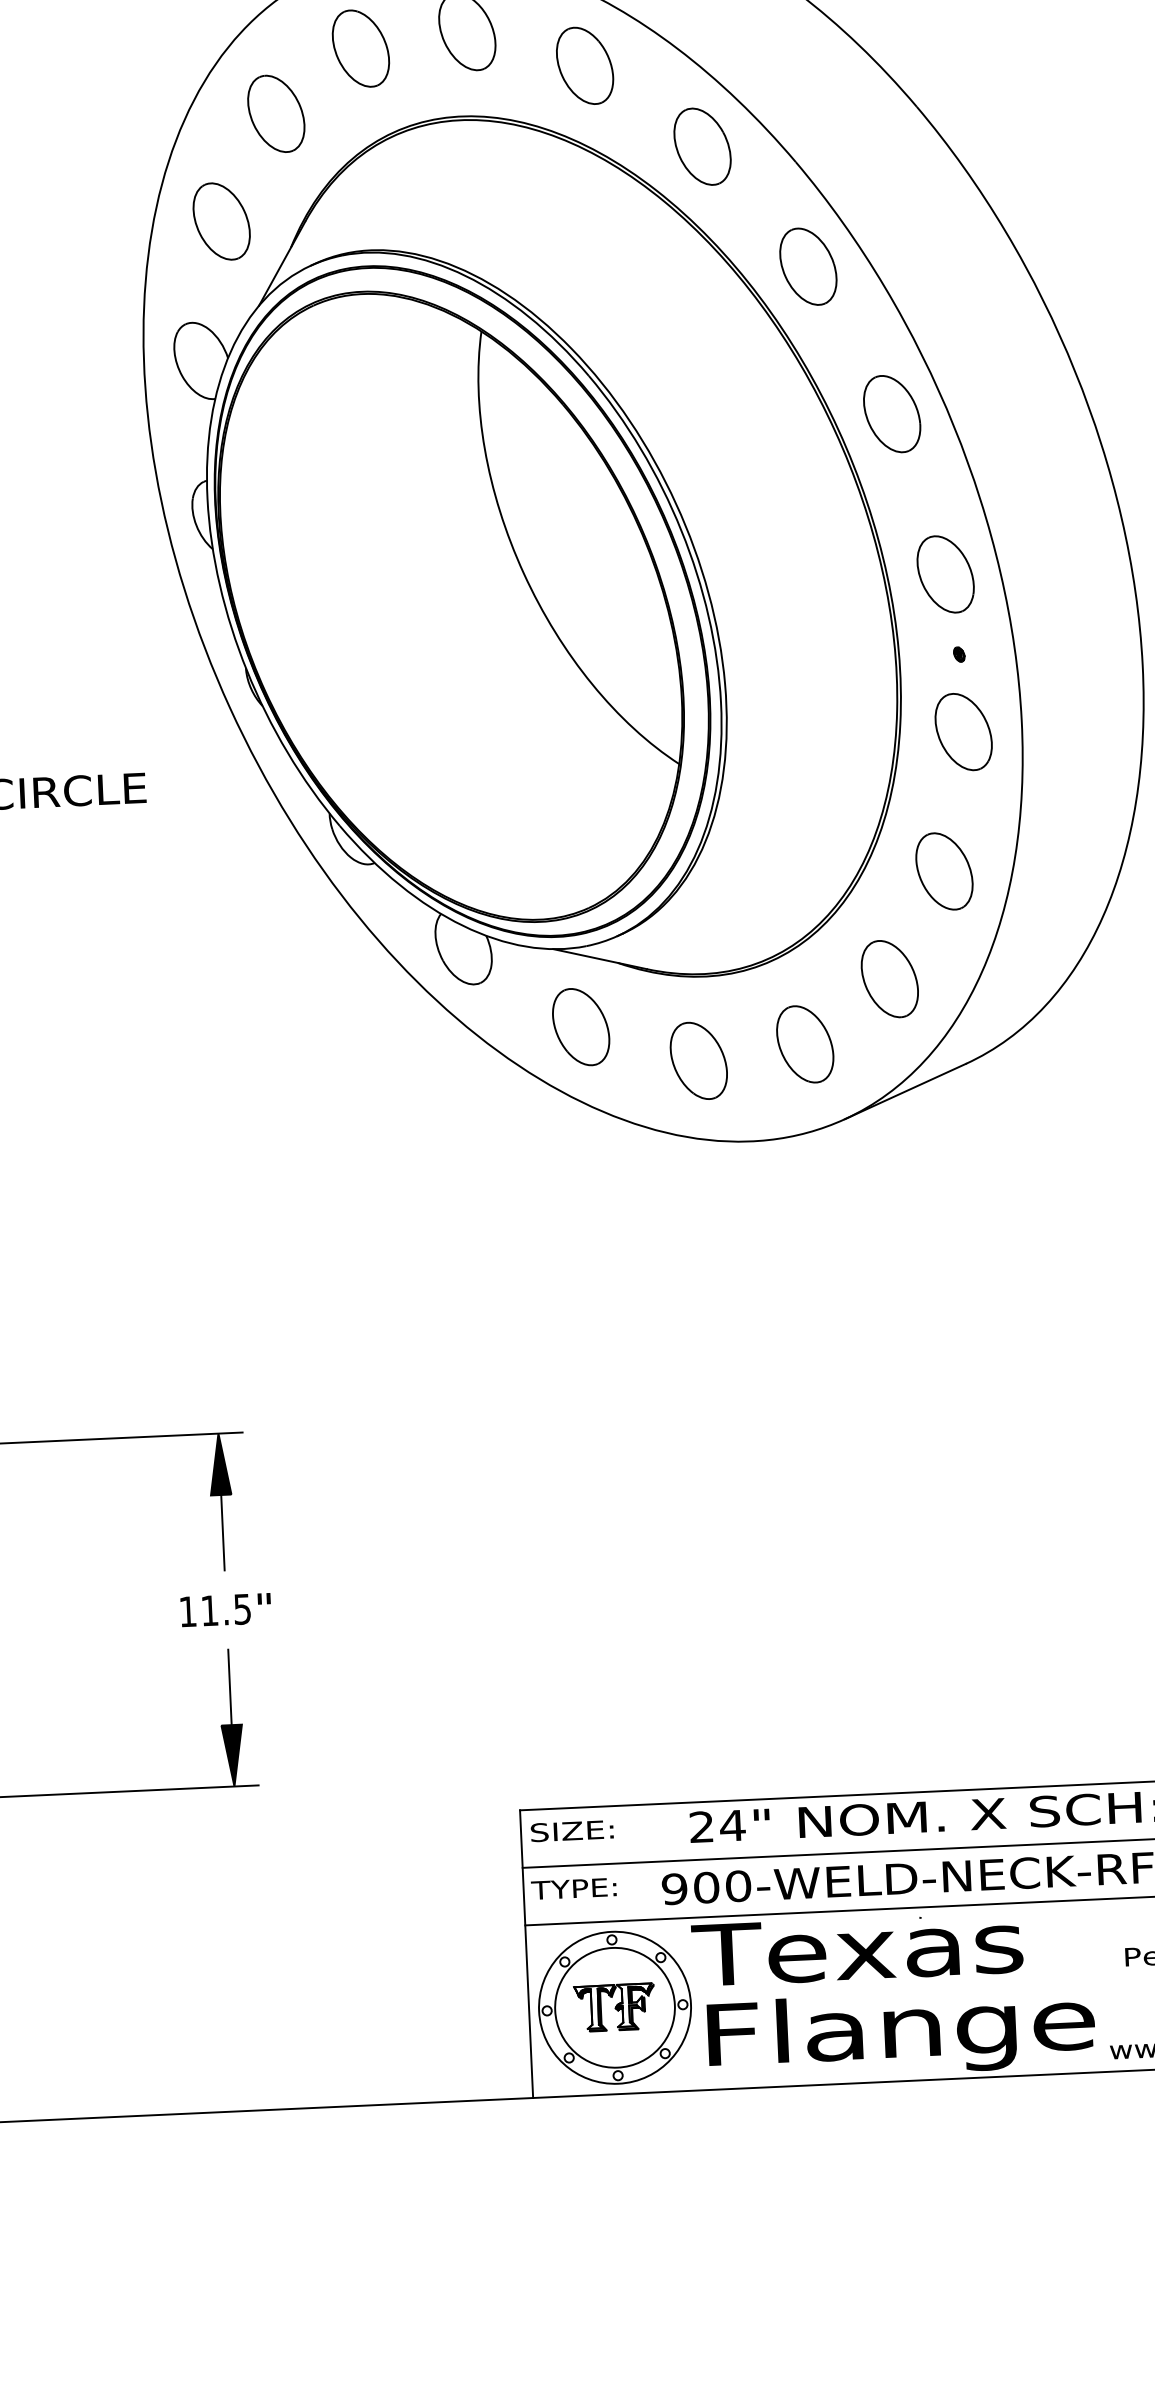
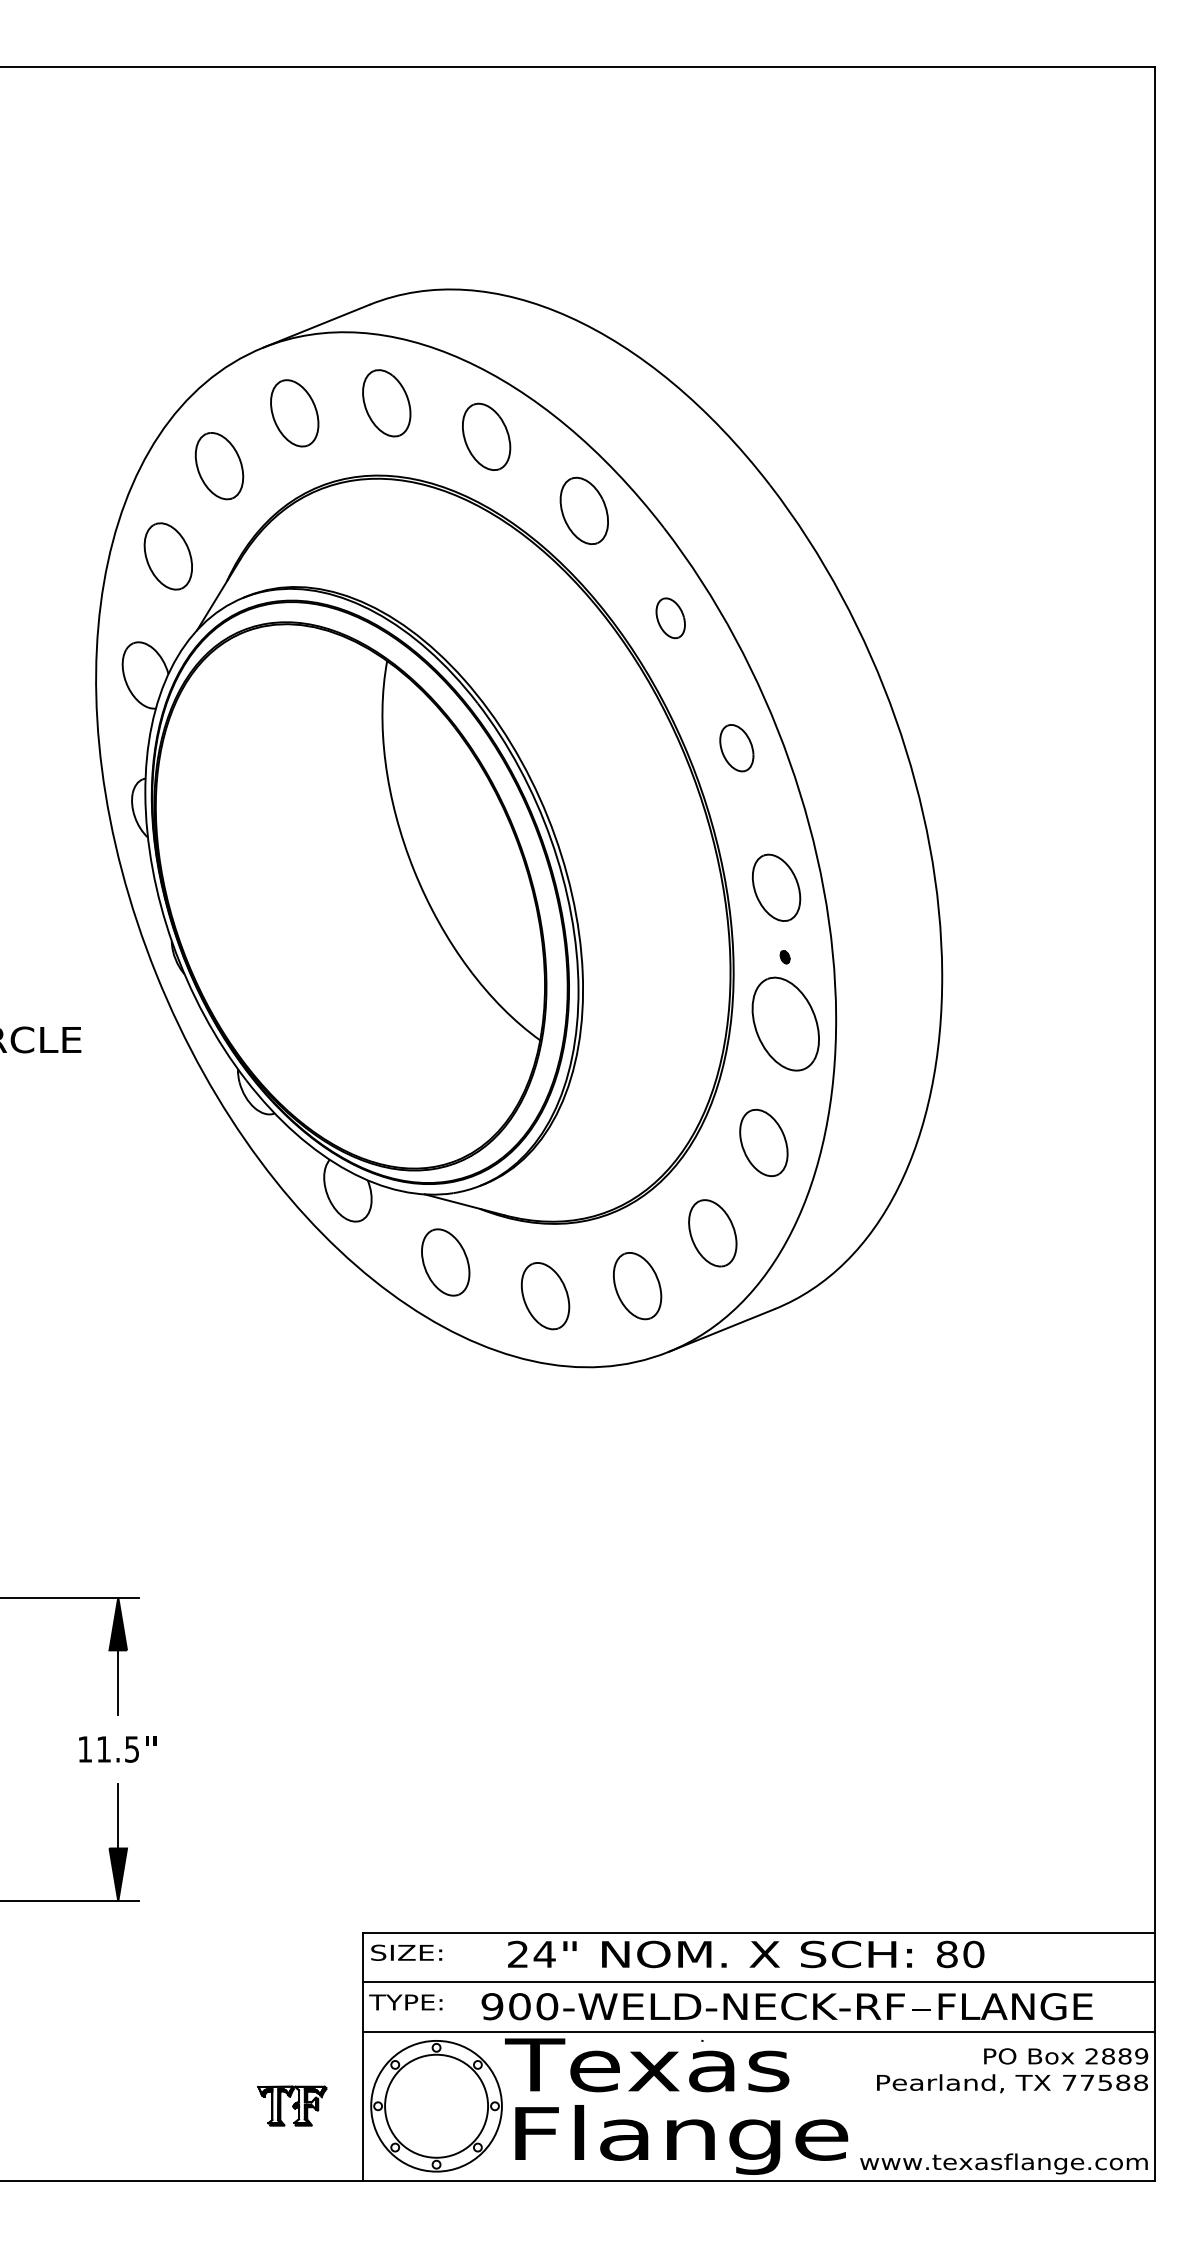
part: (808, 267) -> (670, 618), size x0.6
part: (891, 414) -> (736, 748), size x0.7
part: (963, 731) -> (785, 1023), size x1.4
part: (614, 2006) -> (292, 2105), moved

